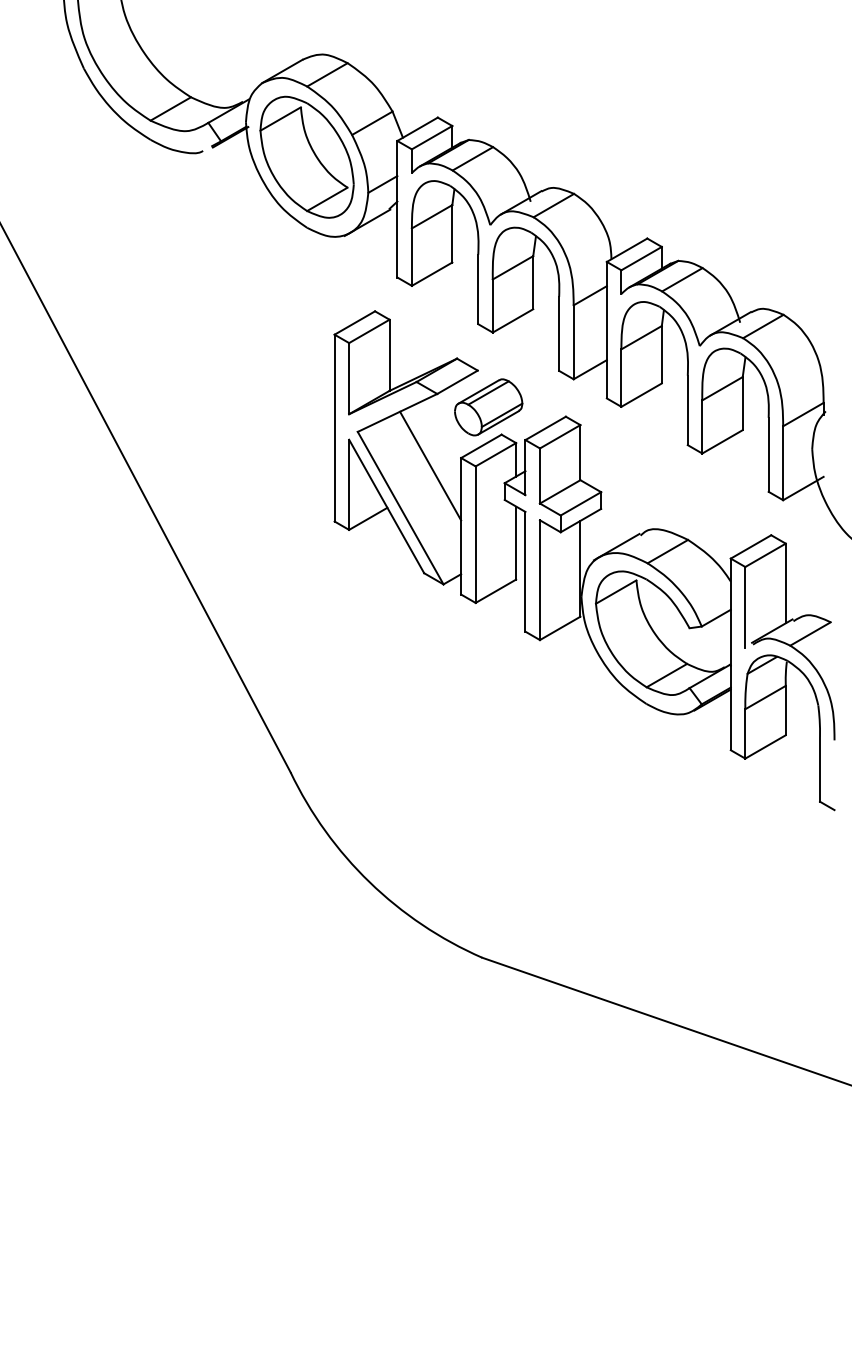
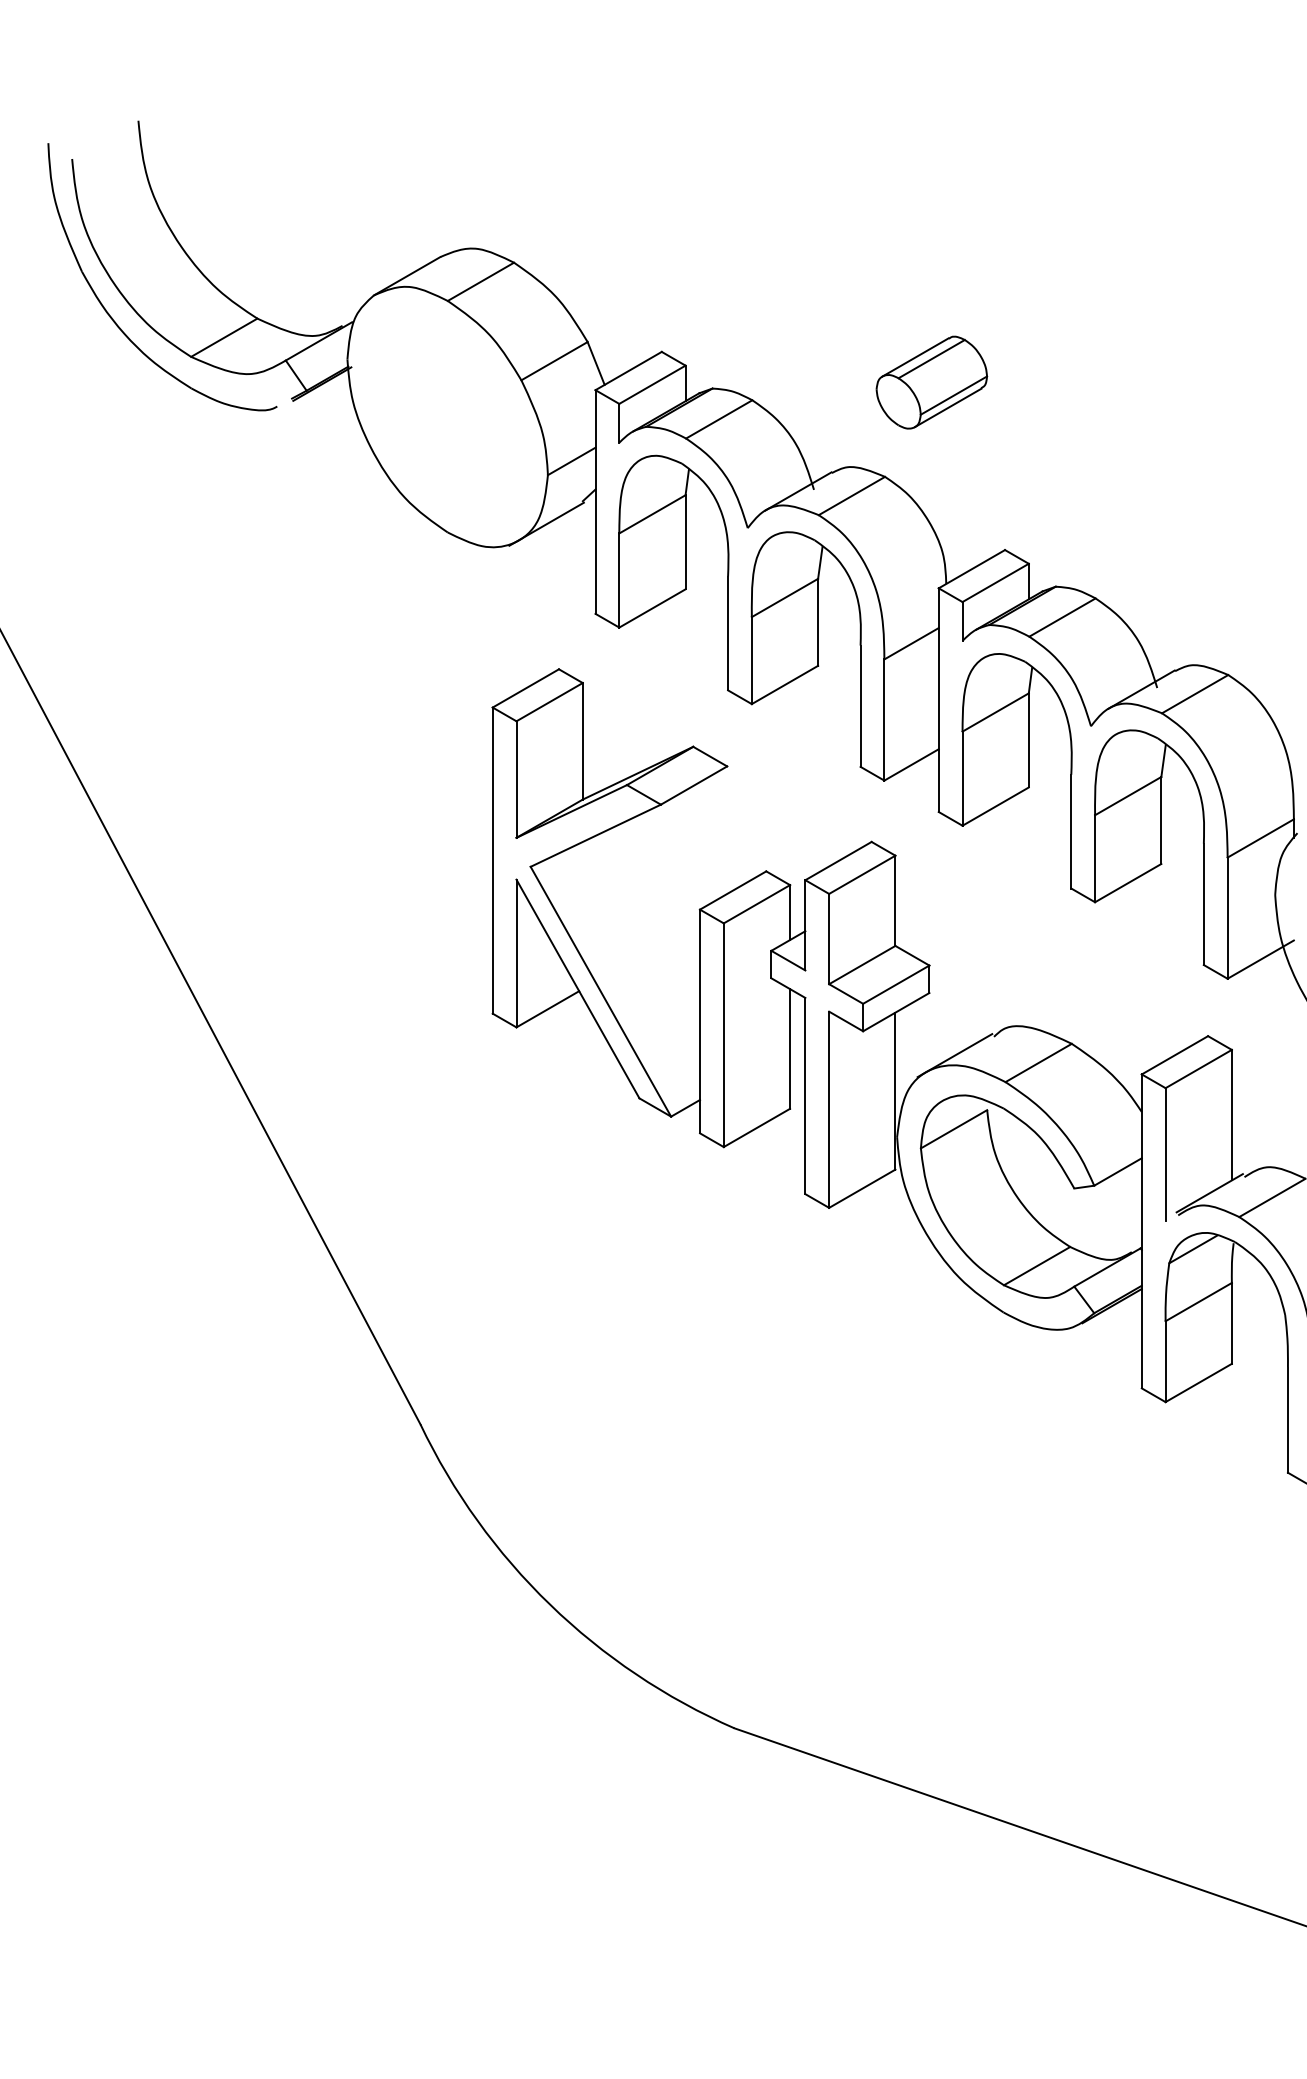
part: (306, 156) -> (446, 415), removed
part: (488, 407) -> (931, 382), moved
line: (430, 465) -> (649, 921), removed

